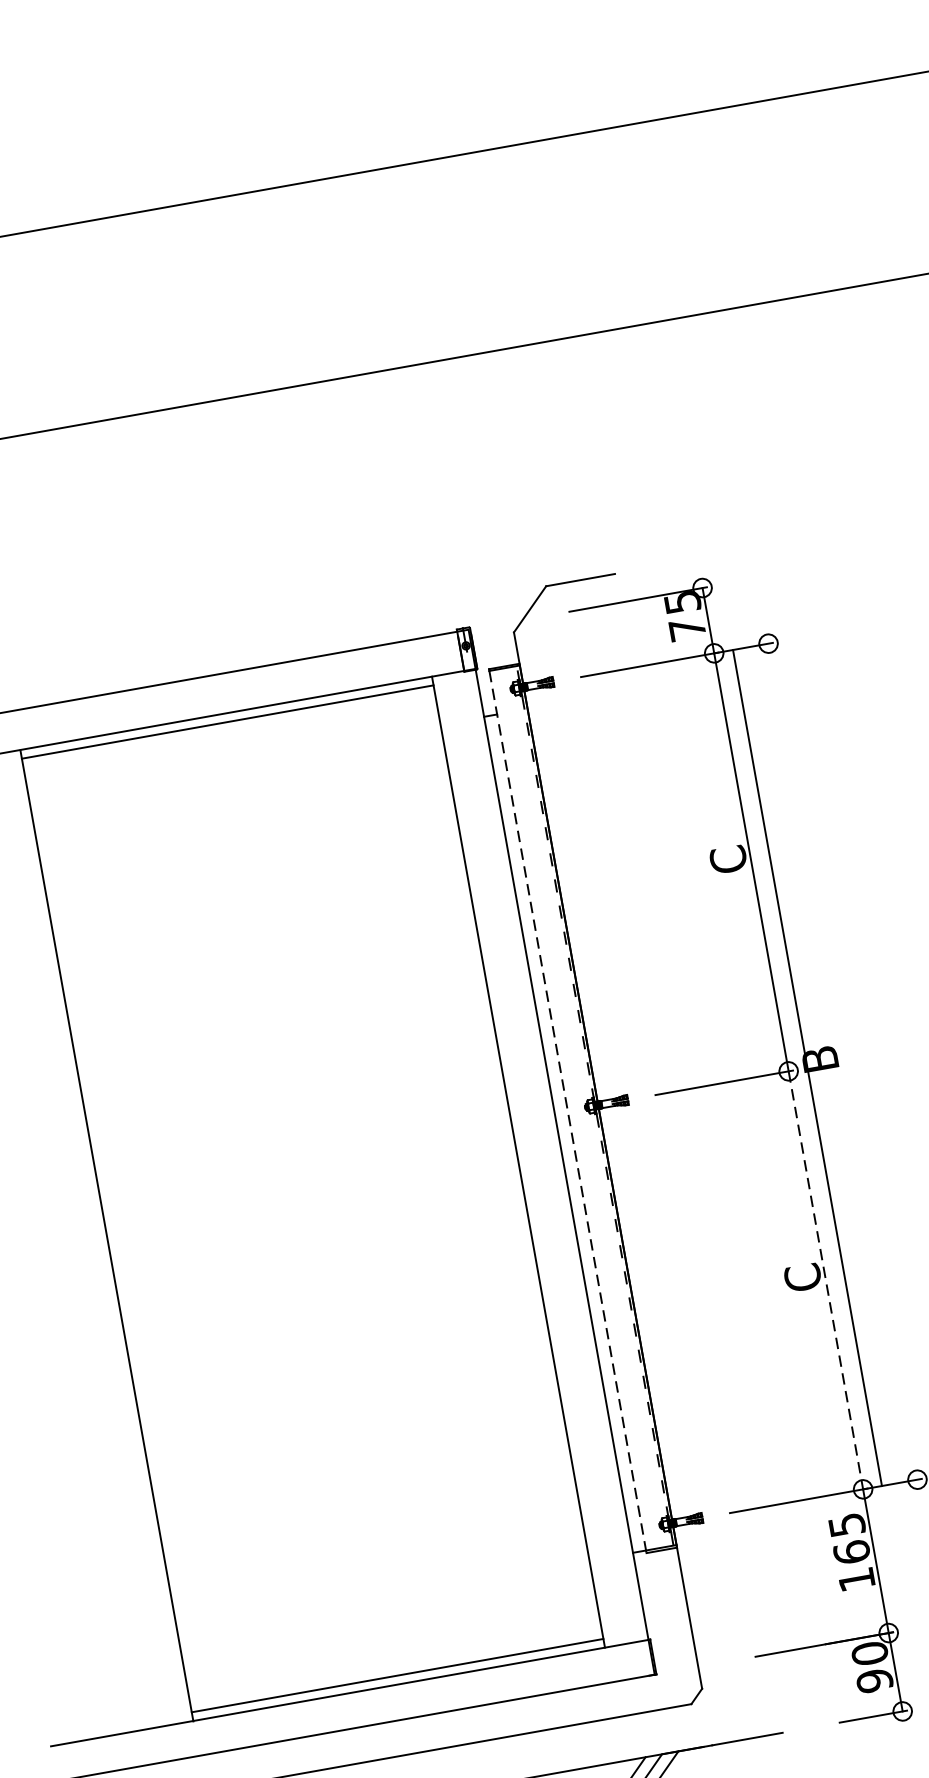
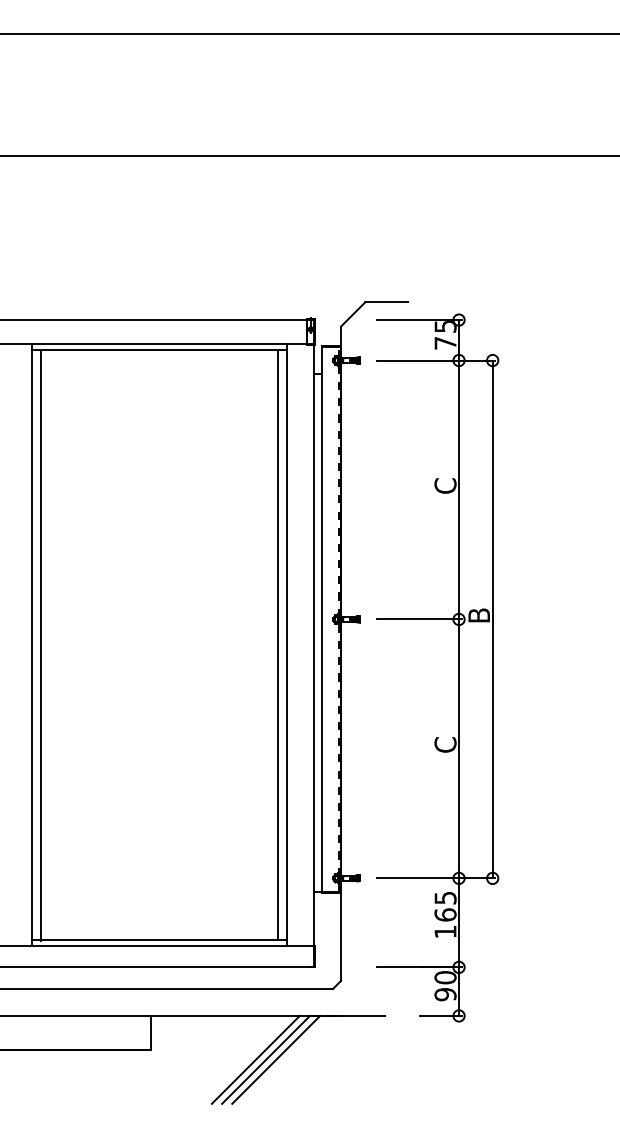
line: (807, 1068) -> (492, 619), moved
line: (568, 1112) -> (322, 620), dashed -> solid
line: (502, 1163) -> (277, 644), added
line: (122, 1233) -> (41, 645), added
line: (826, 1281) -> (459, 749), dashed -> solid

